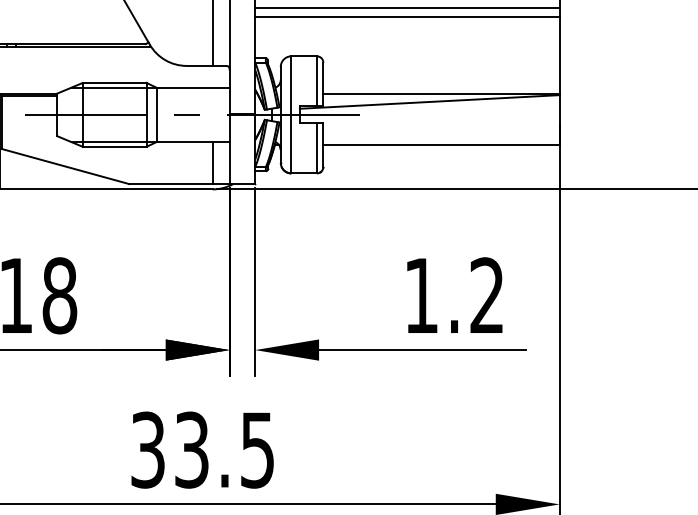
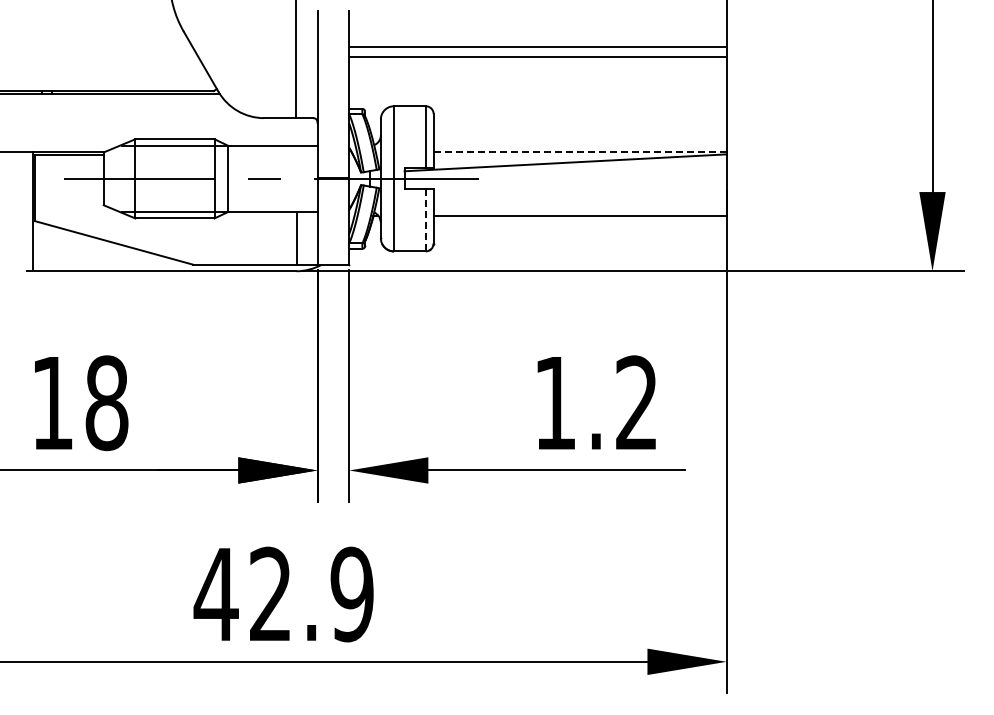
line: (441, 93) -> (580, 152), solid -> dashed
line: (316, 147) -> (425, 219), solid -> dashed
text: (202, 450) -> (283, 594), 33.5 -> 42.9

